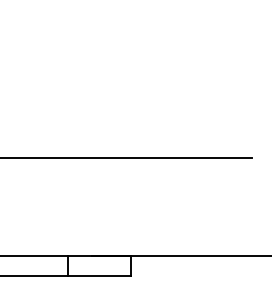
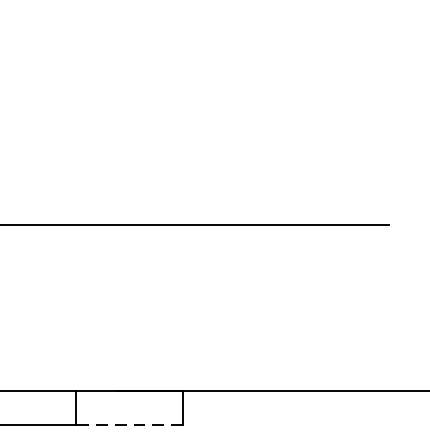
line: (98, 275) -> (127, 424), solid -> dashed

